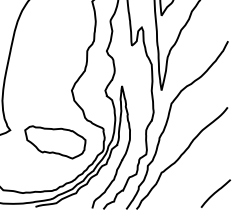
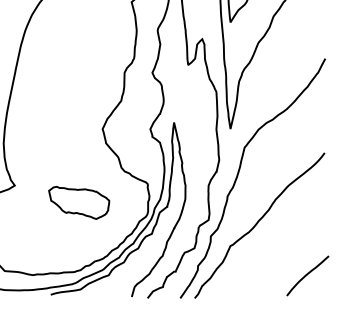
part: (55, 142) -> (79, 203), size x0.7

